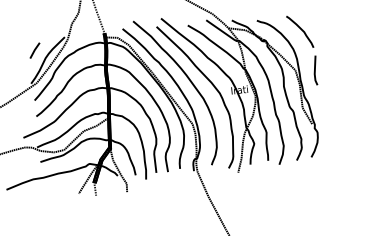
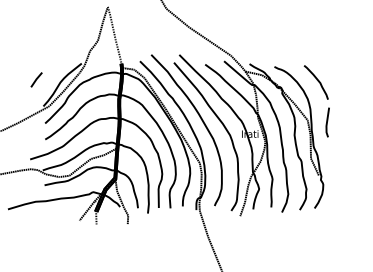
line: (34, 50) -> (36, 79), moved

